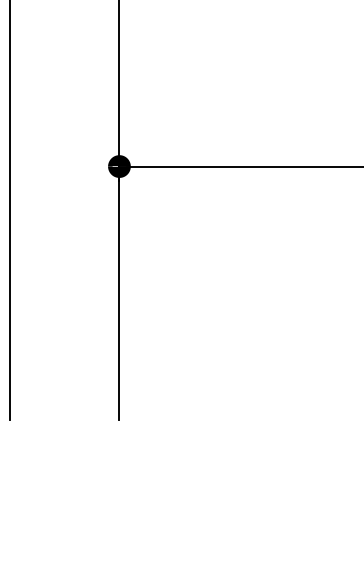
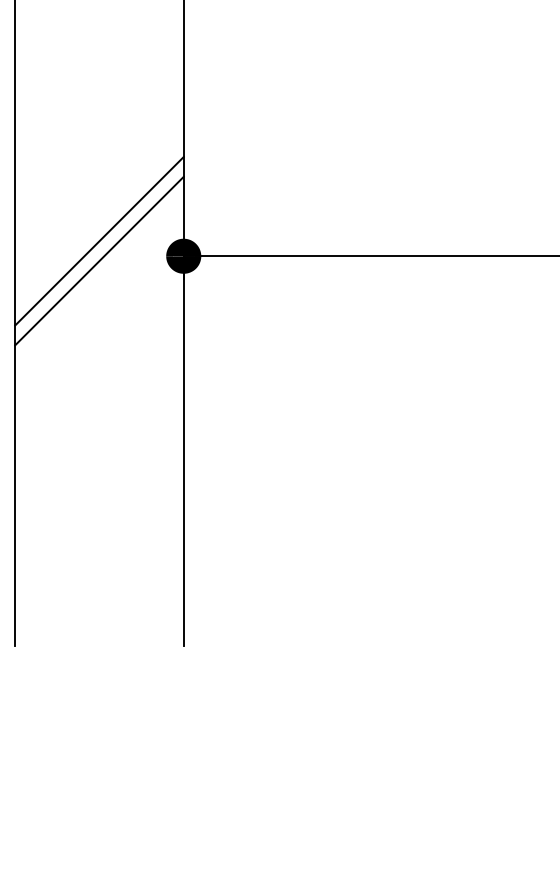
line: (64, 156) -> (99, 240), added
line: (64, 169) -> (99, 260), added

